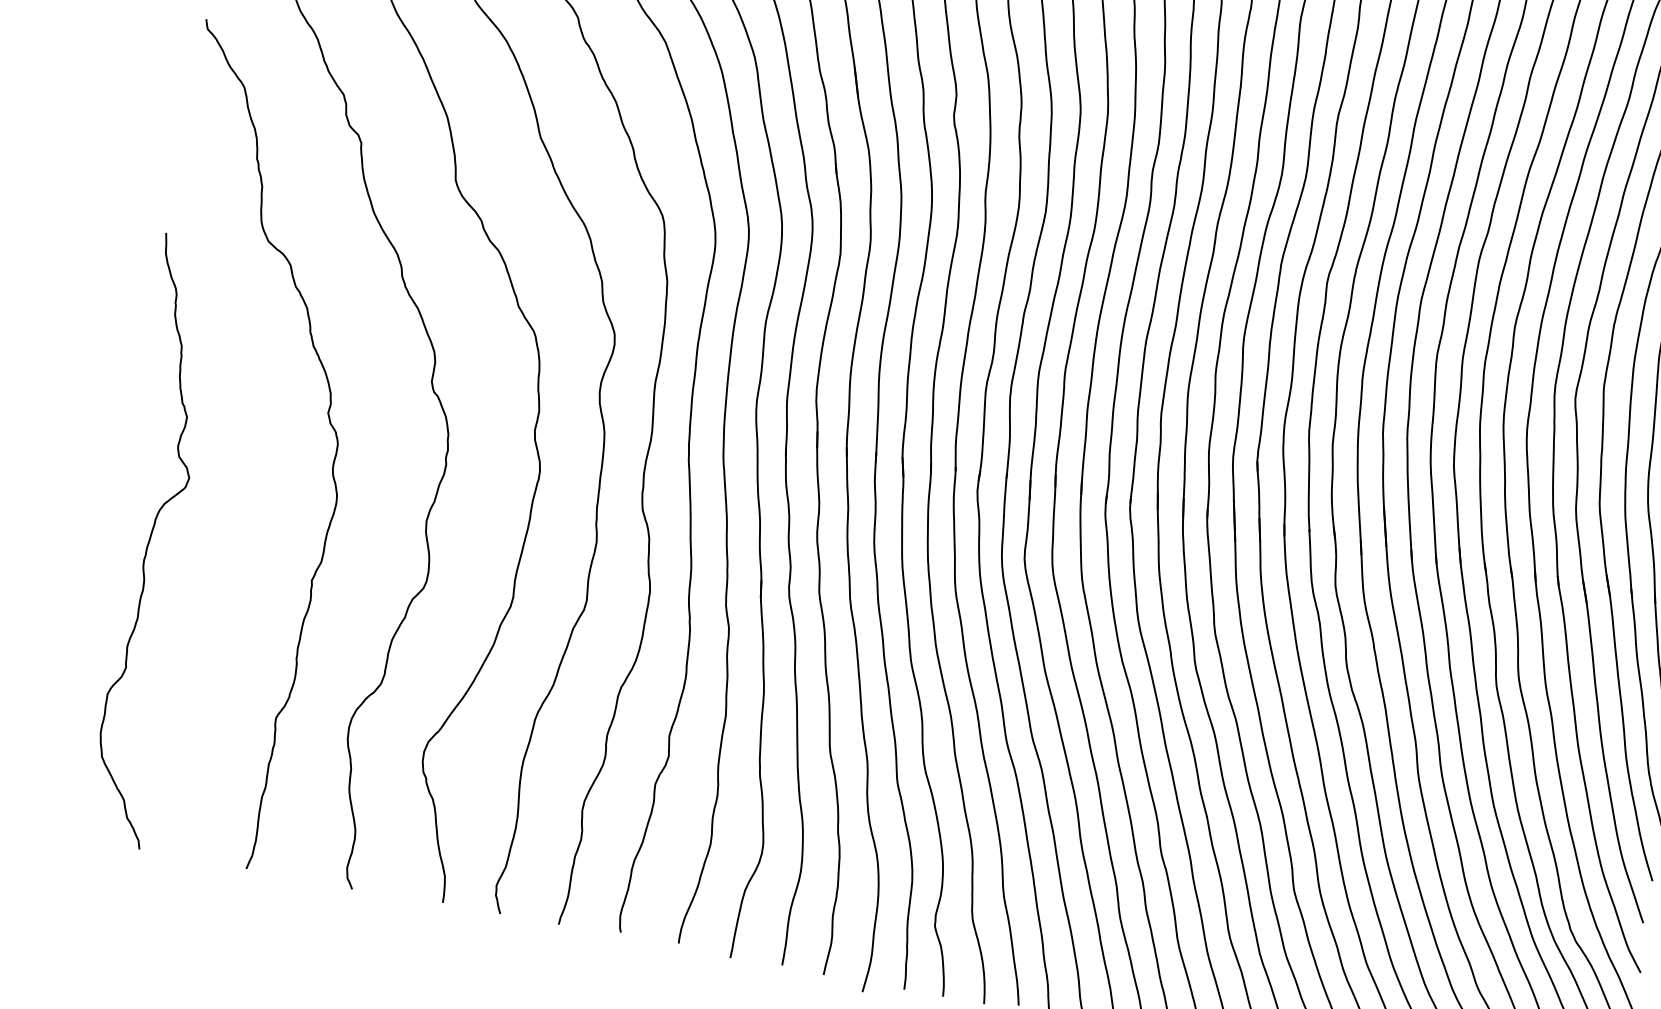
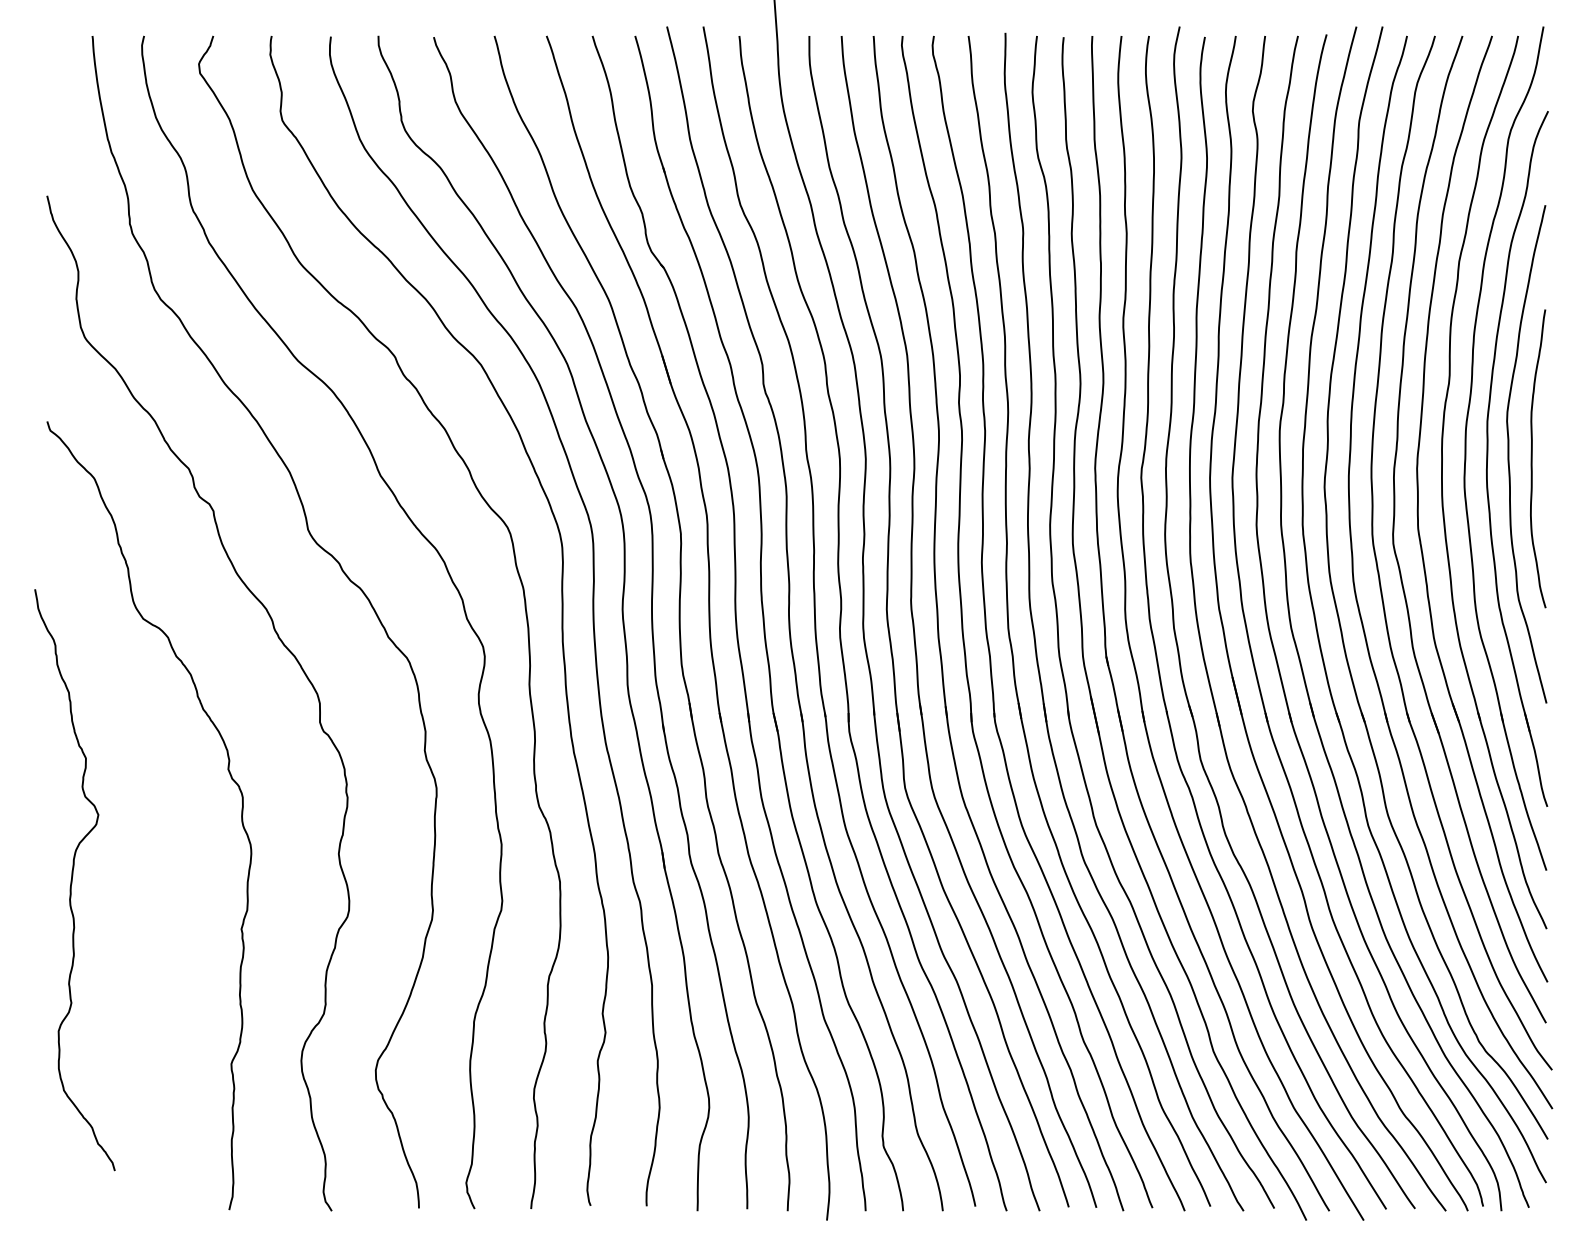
curve: (150, 541) -> (72, 880), moved

